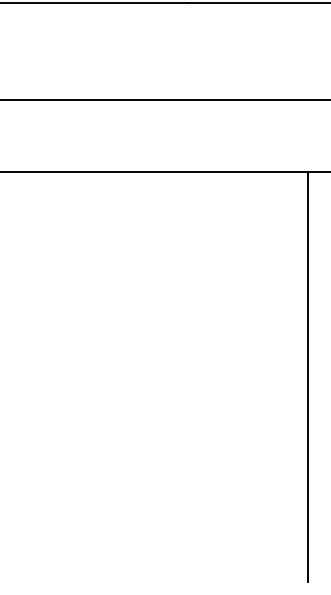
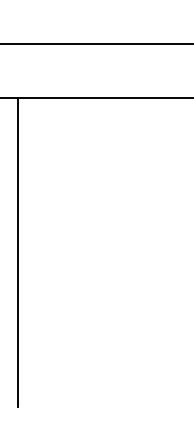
line: (64, 376) -> (18, 252), added

